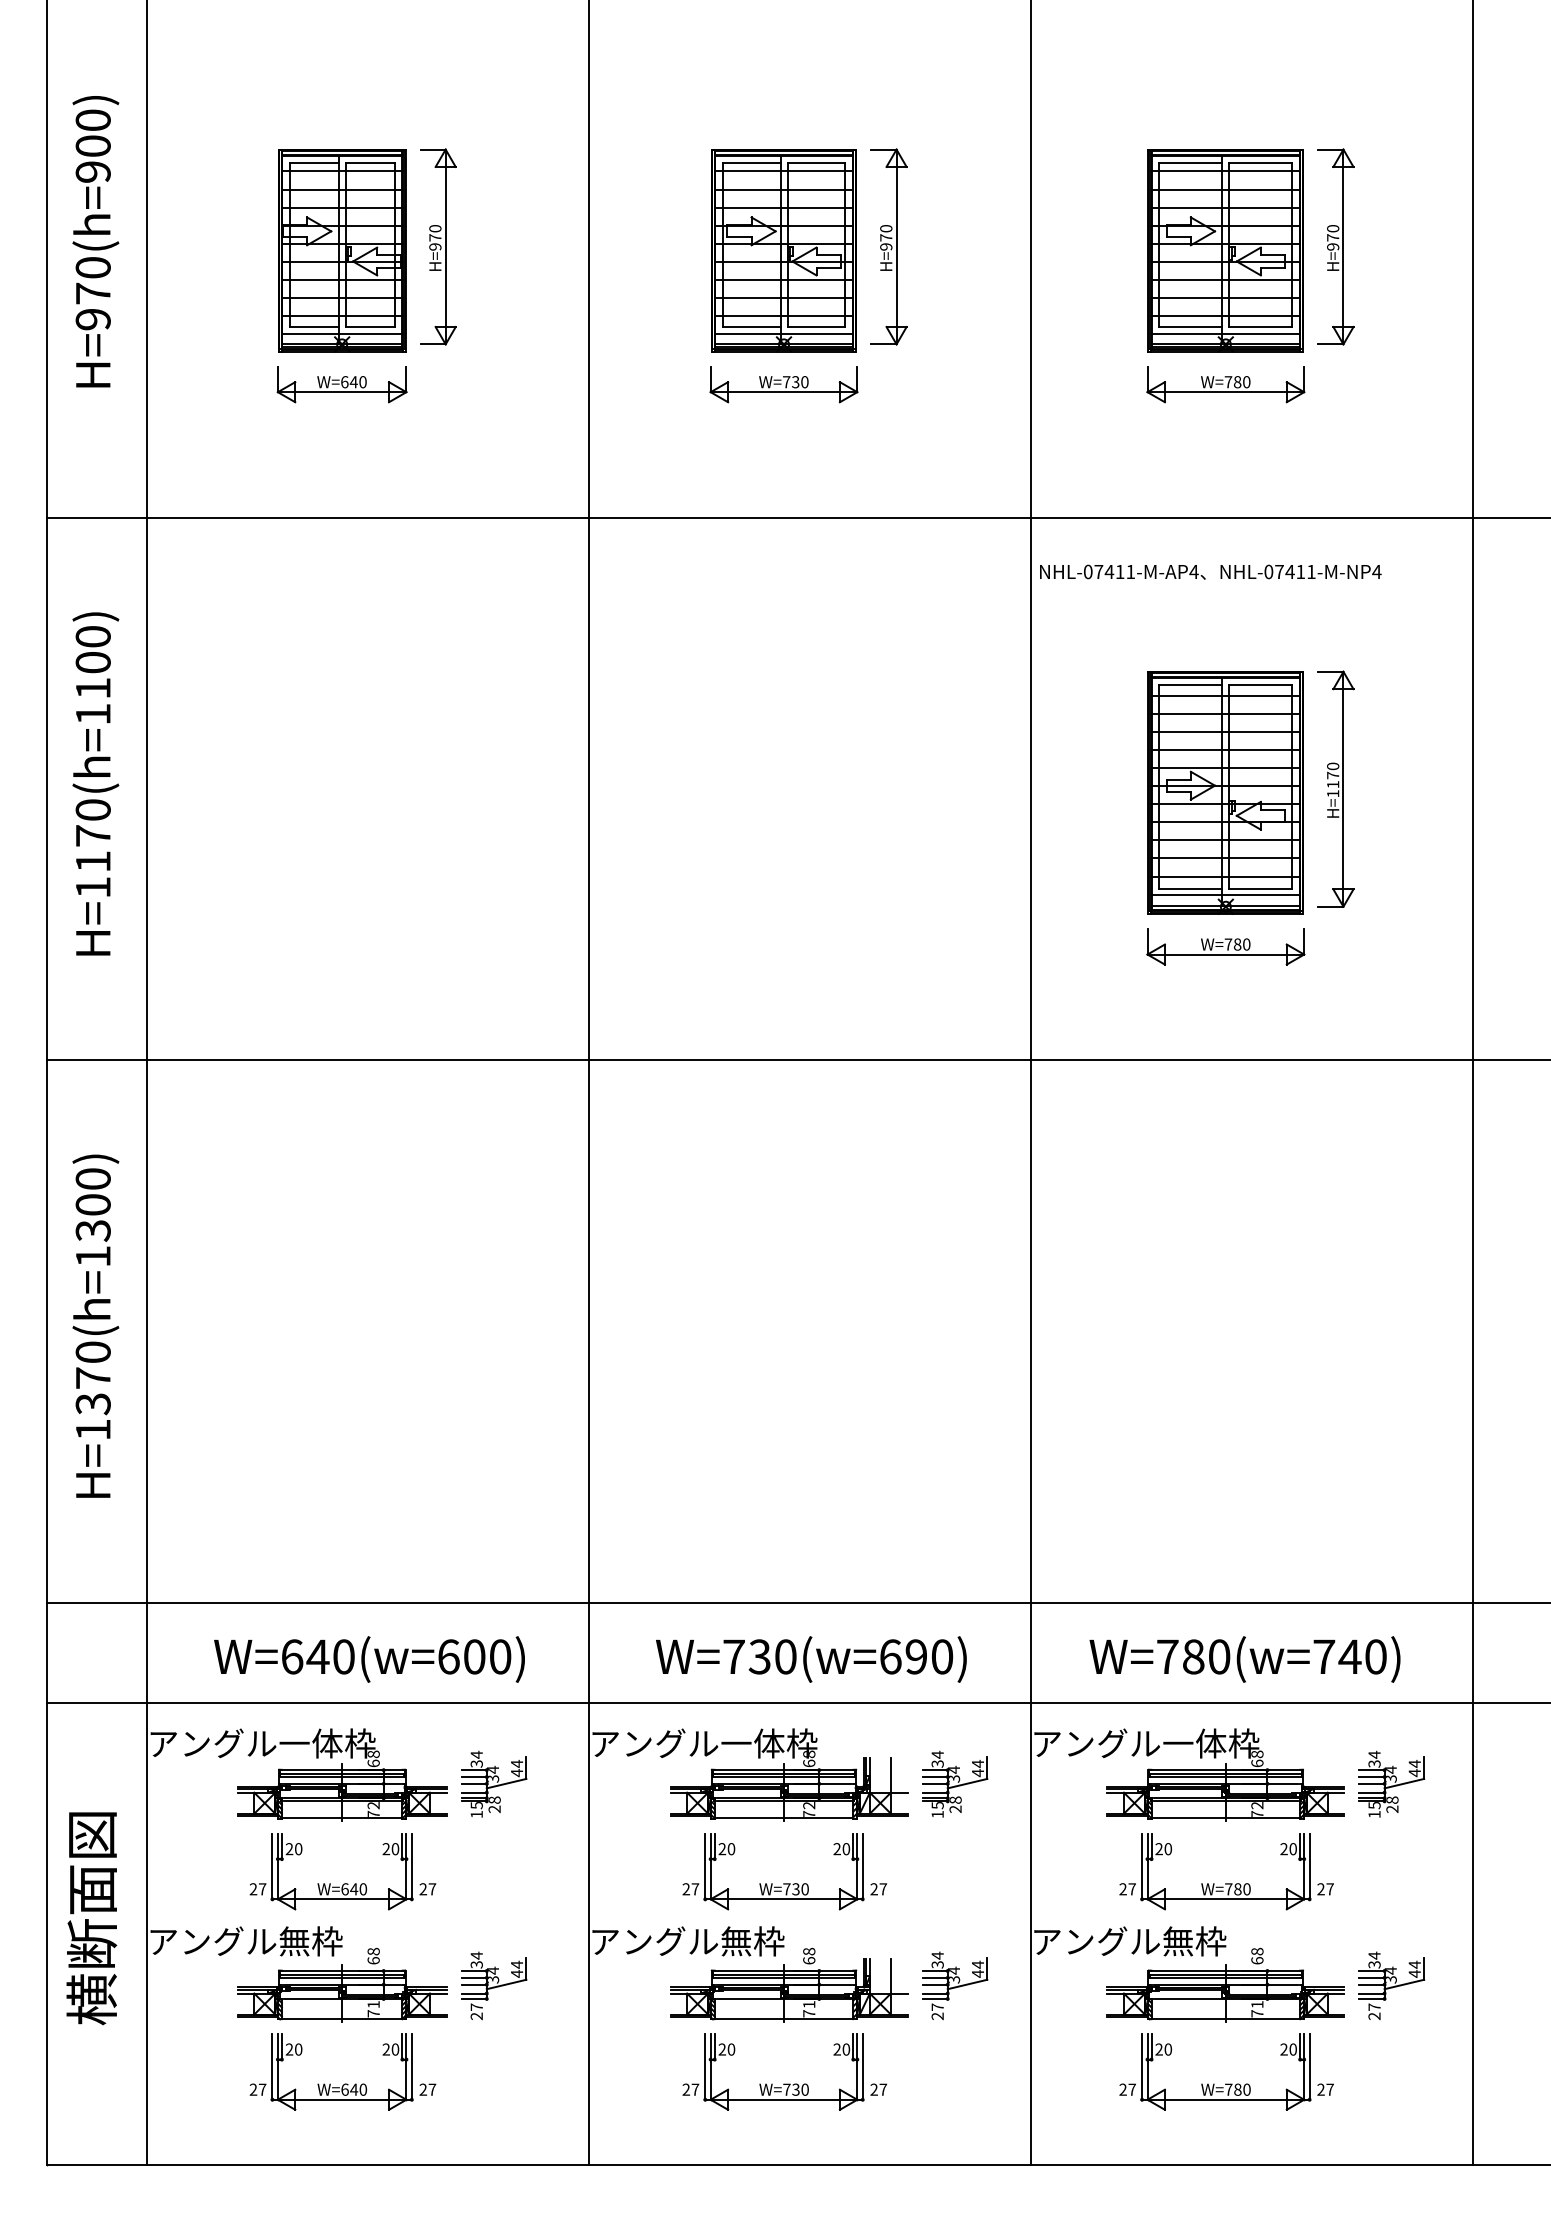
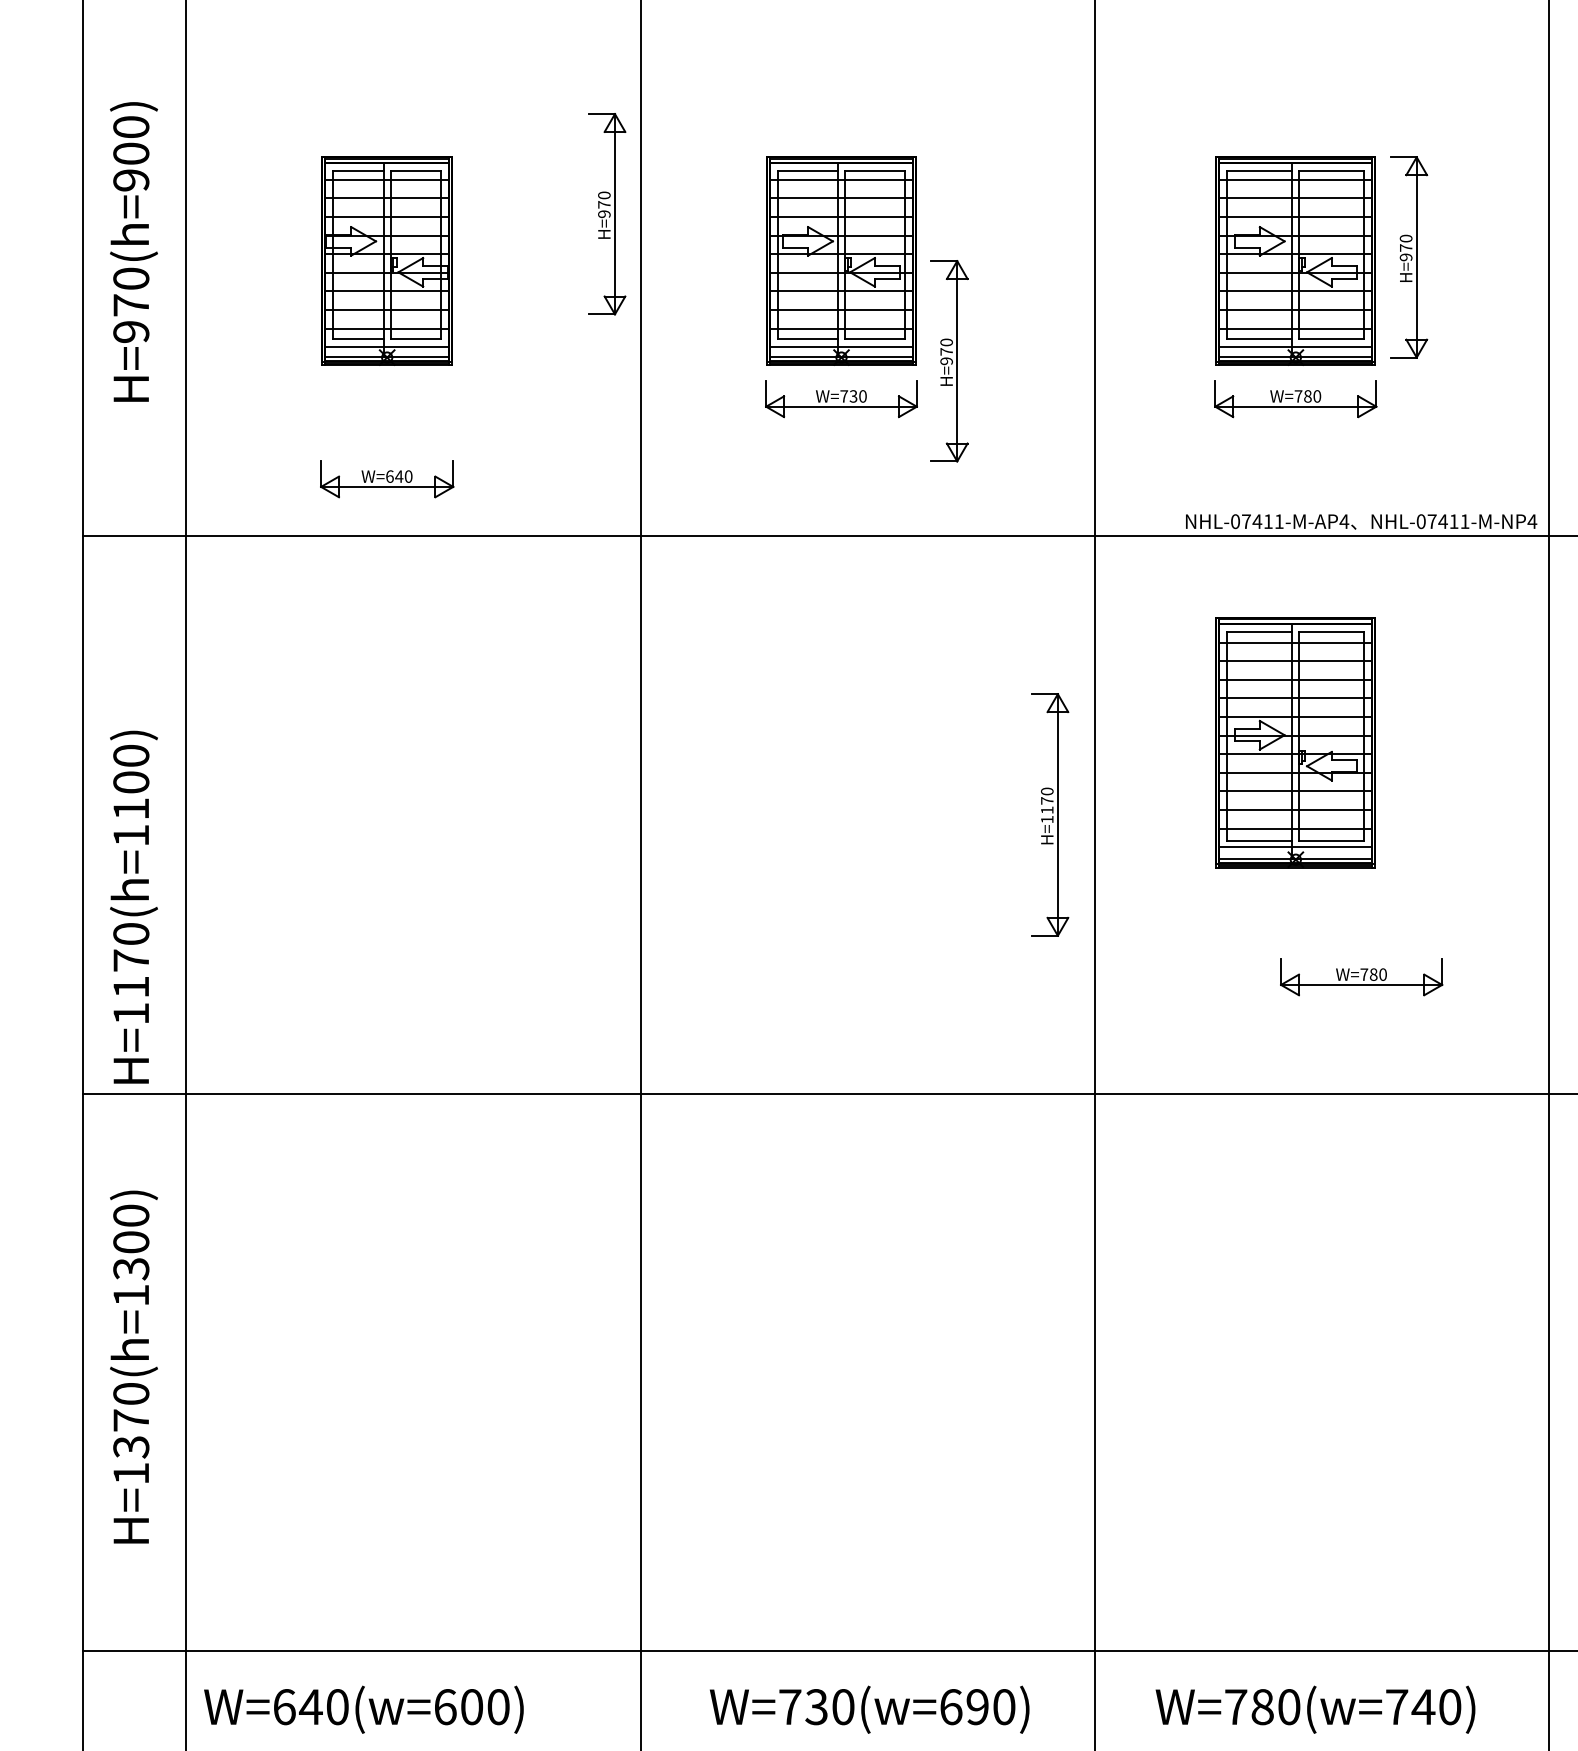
part: (438, 246) -> (607, 213), moved
part: (888, 246) -> (948, 360), moved
part: (341, 384) -> (386, 479), moved
text: (1210, 571) -> (1361, 521), moved
text: (95, 783) -> (133, 906), moved
part: (1335, 788) -> (1049, 814), moved
part: (1225, 792) -> (1295, 742), moved
part: (1225, 946) -> (1361, 976), moved
text: (369, 1659) -> (363, 1709), moved

